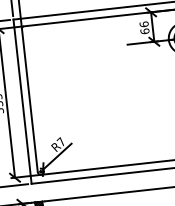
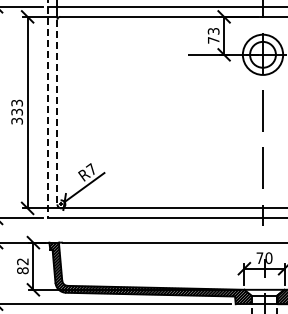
text: (144, 27) -> (213, 35), 66 -> 73
line: (29, 100) -> (57, 112), solid -> dashed
line: (22, 101) -> (47, 112), solid -> dashed

